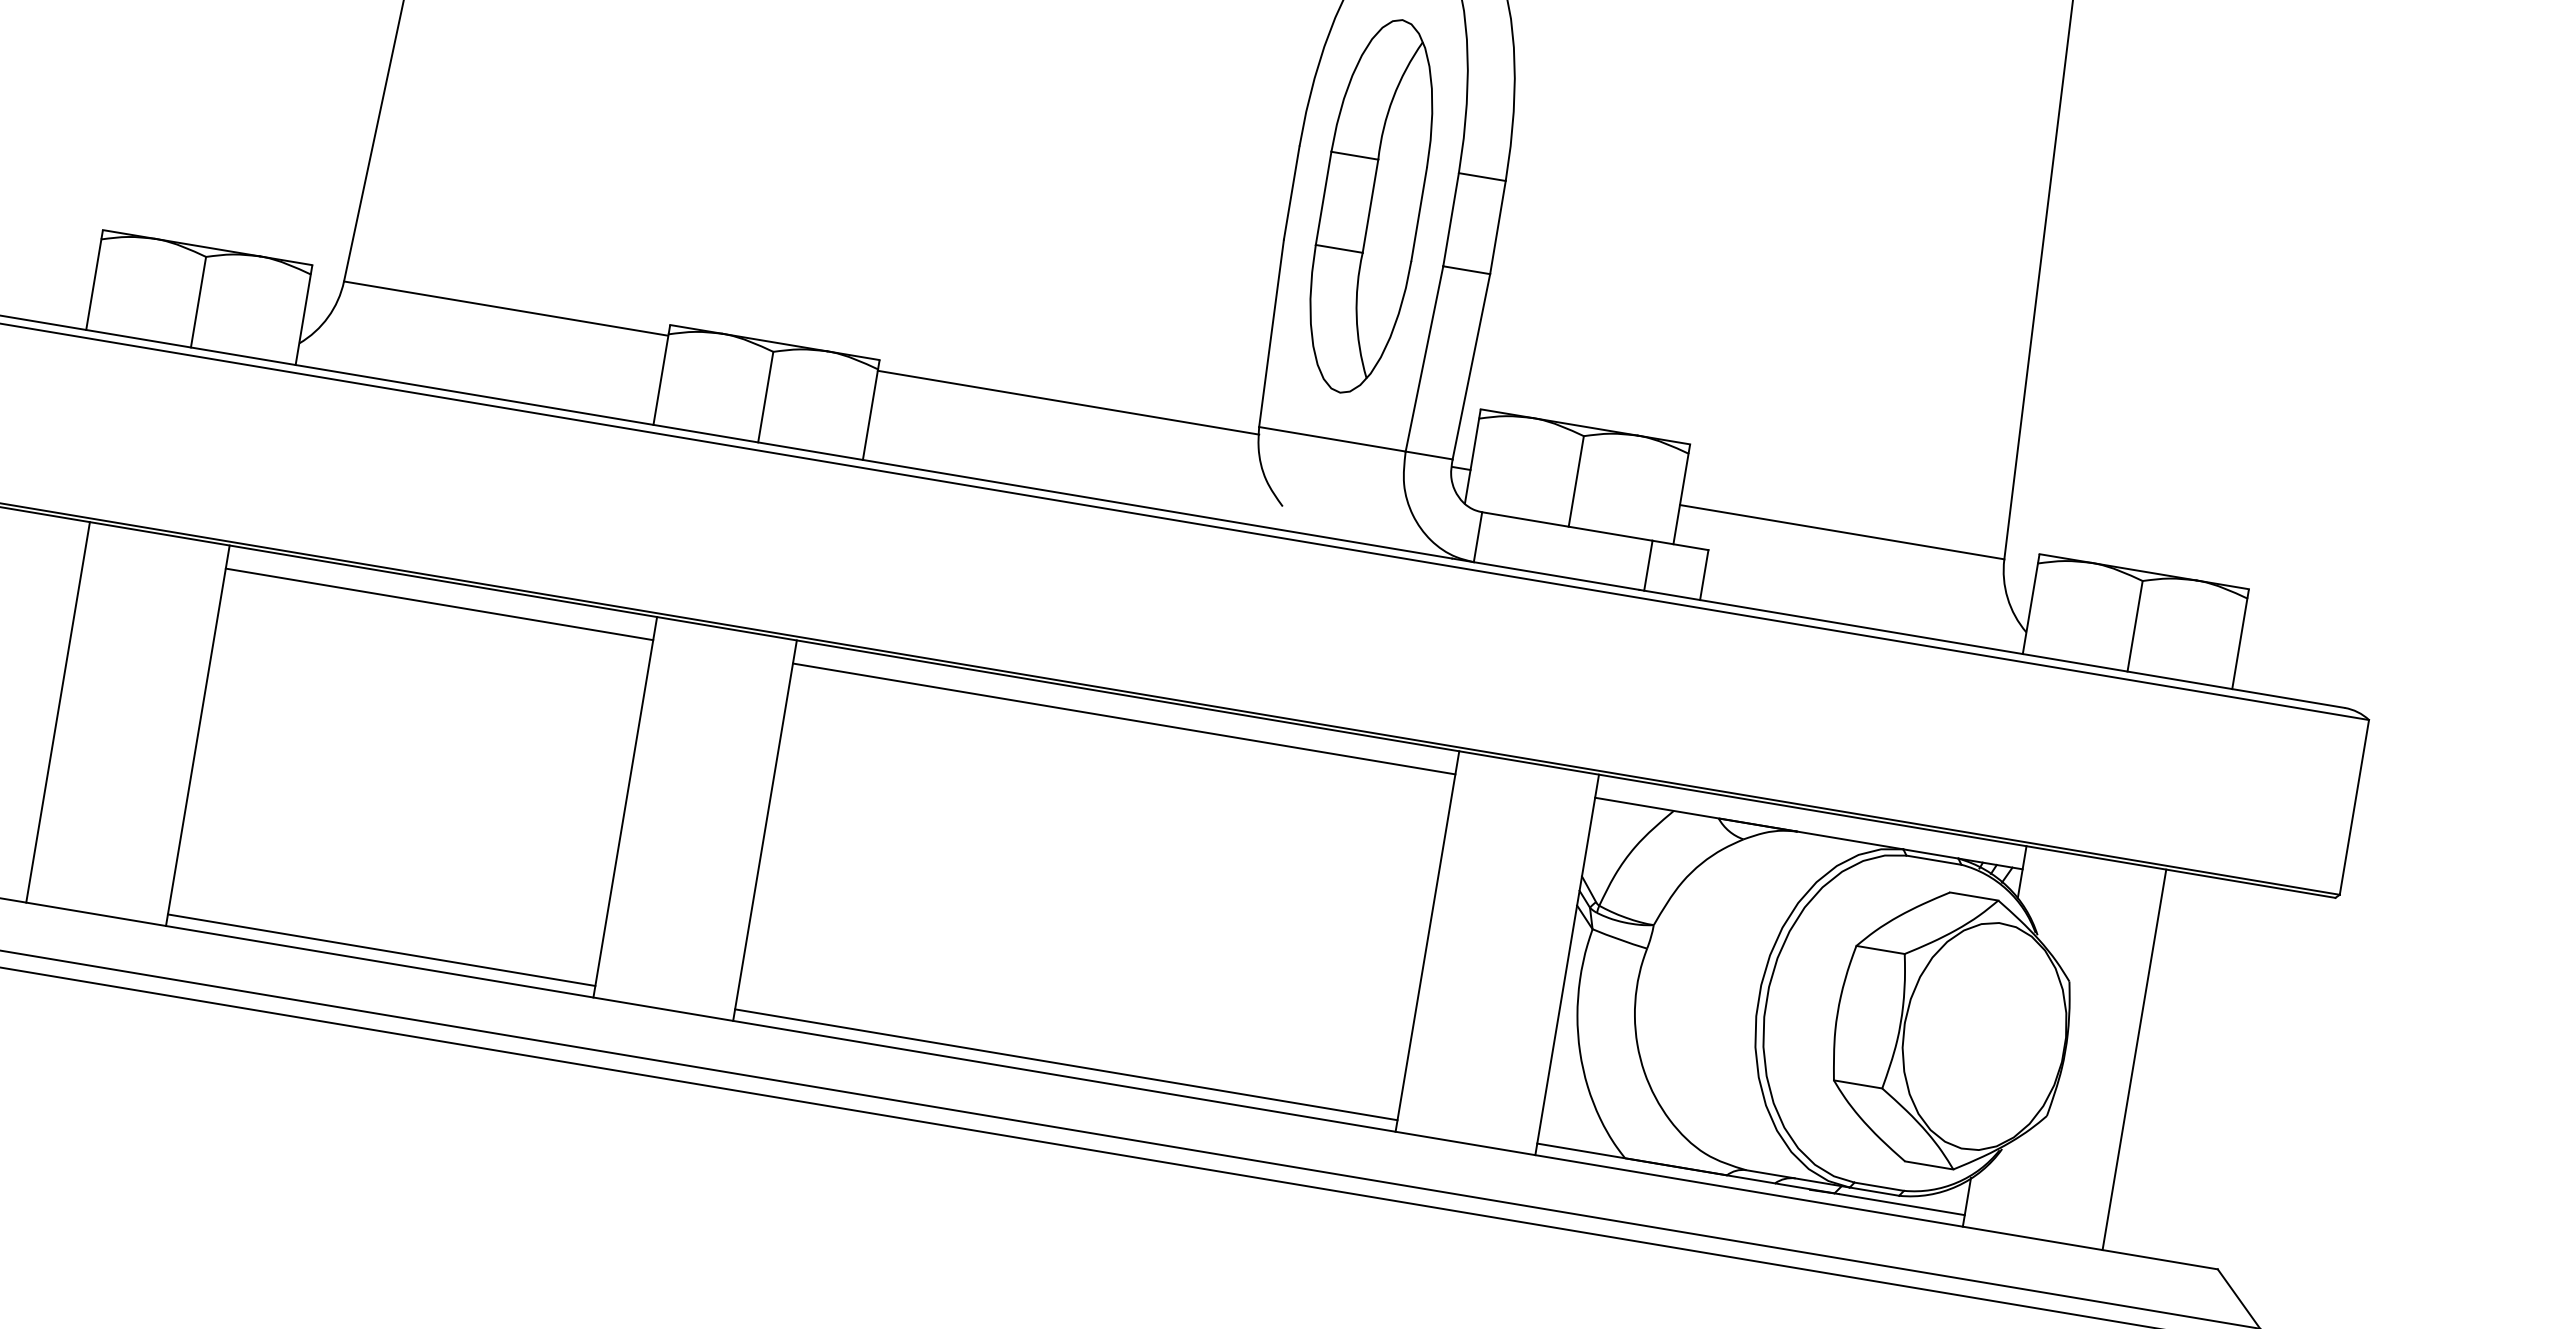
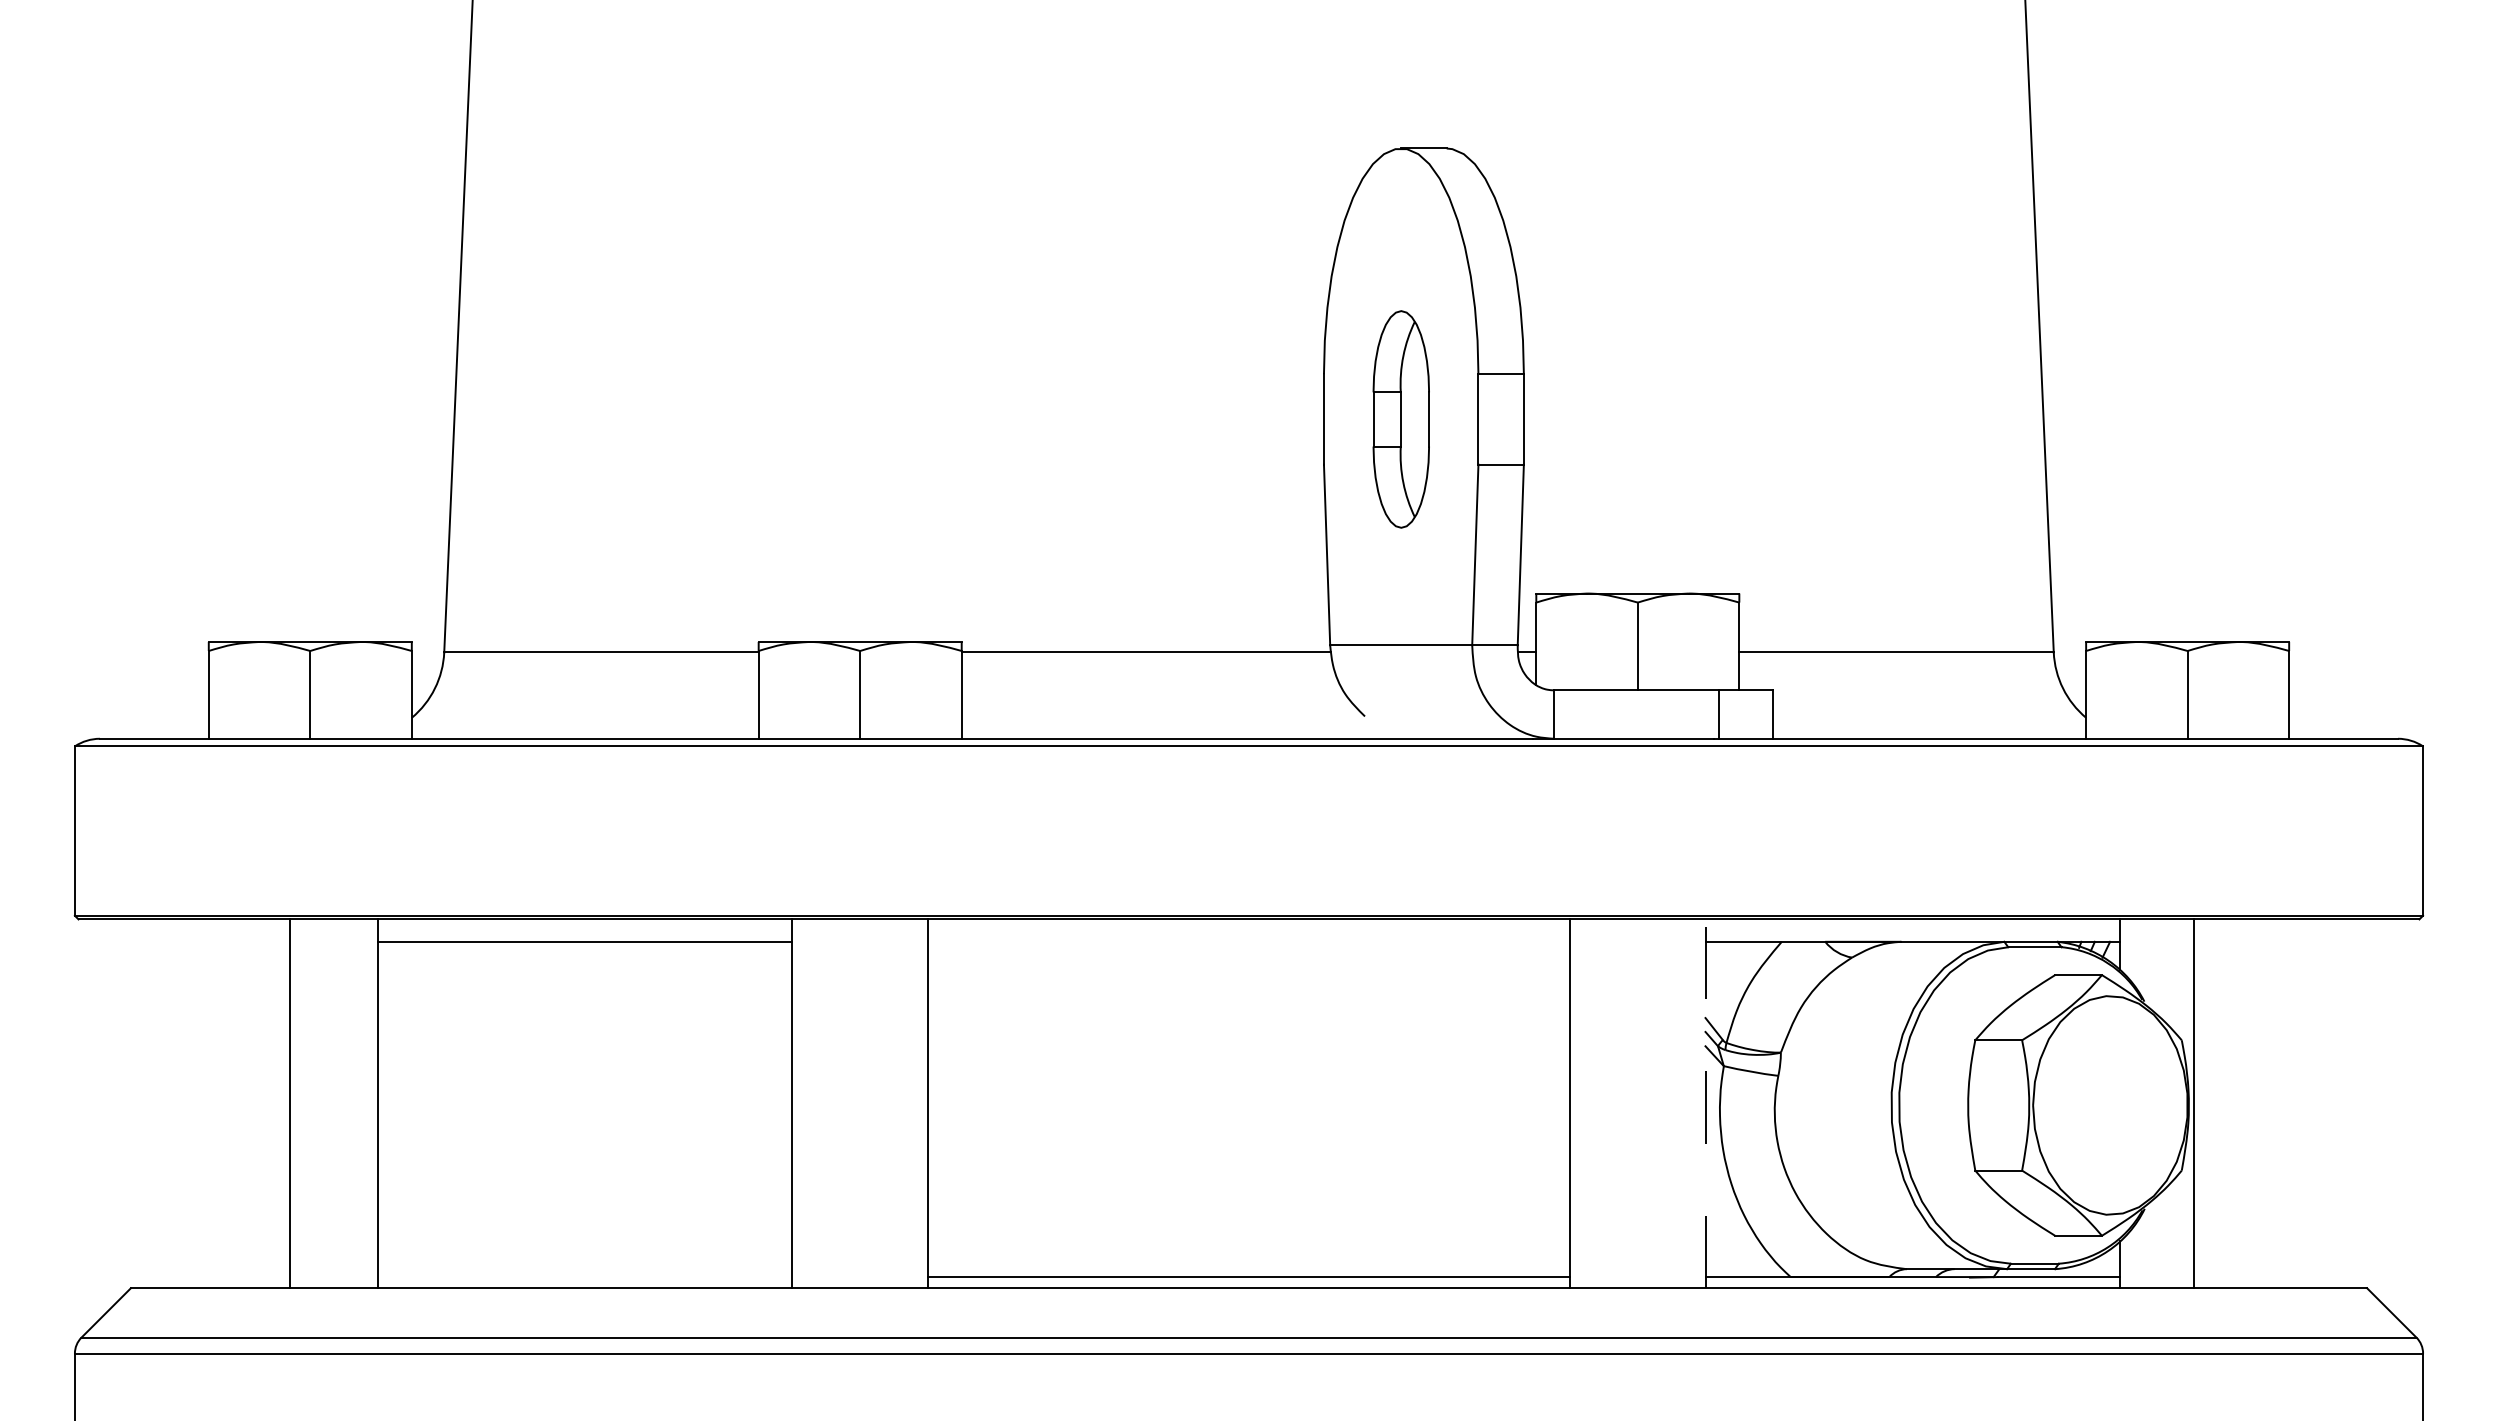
part: (1371, 206) -> (1401, 419), size x0.6
line: (58, 712) -> (289, 1103), moved
line: (1123, 718) -> (1248, 941), removed
line: (381, 950) -> (585, 1277), removed
line: (1567, 964) -> (1705, 1103), solid -> dashed
line: (2134, 1059) -> (2194, 1103), moved

